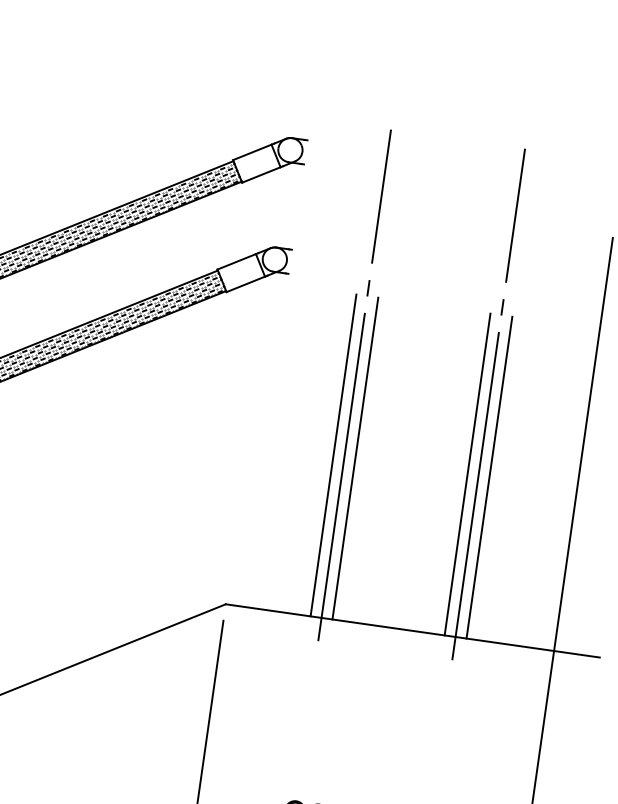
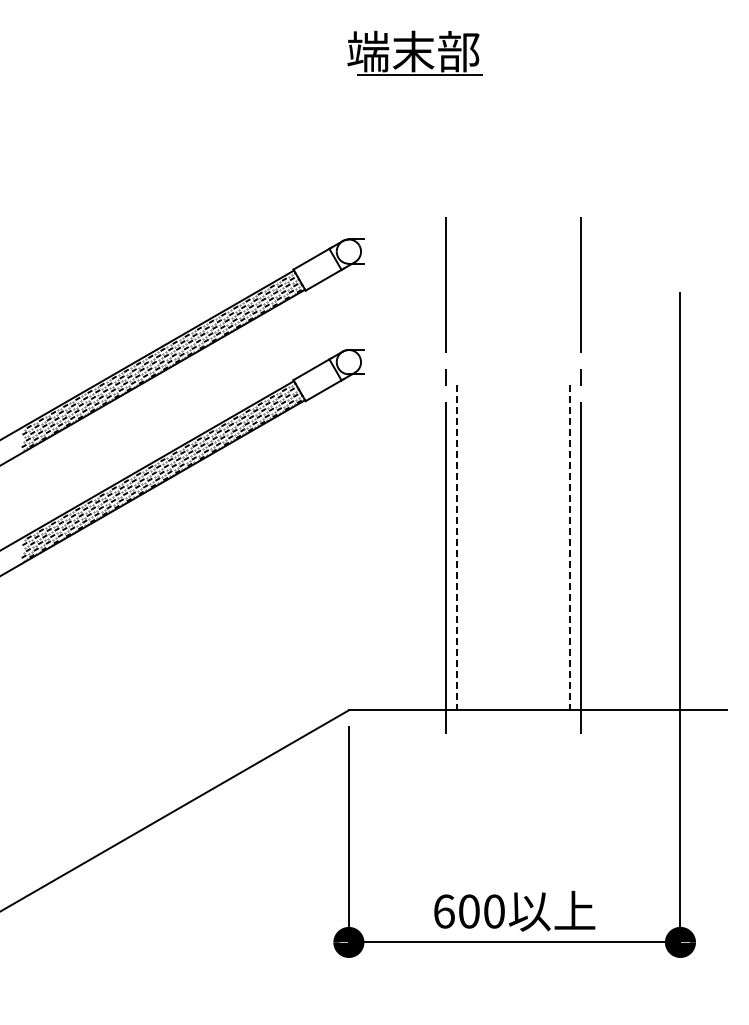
line: (333, 455) -> (434, 547), removed
line: (355, 458) -> (456, 547), solid -> dashed
line: (467, 474) -> (569, 547), solid -> dashed
line: (489, 477) -> (592, 547), removed

